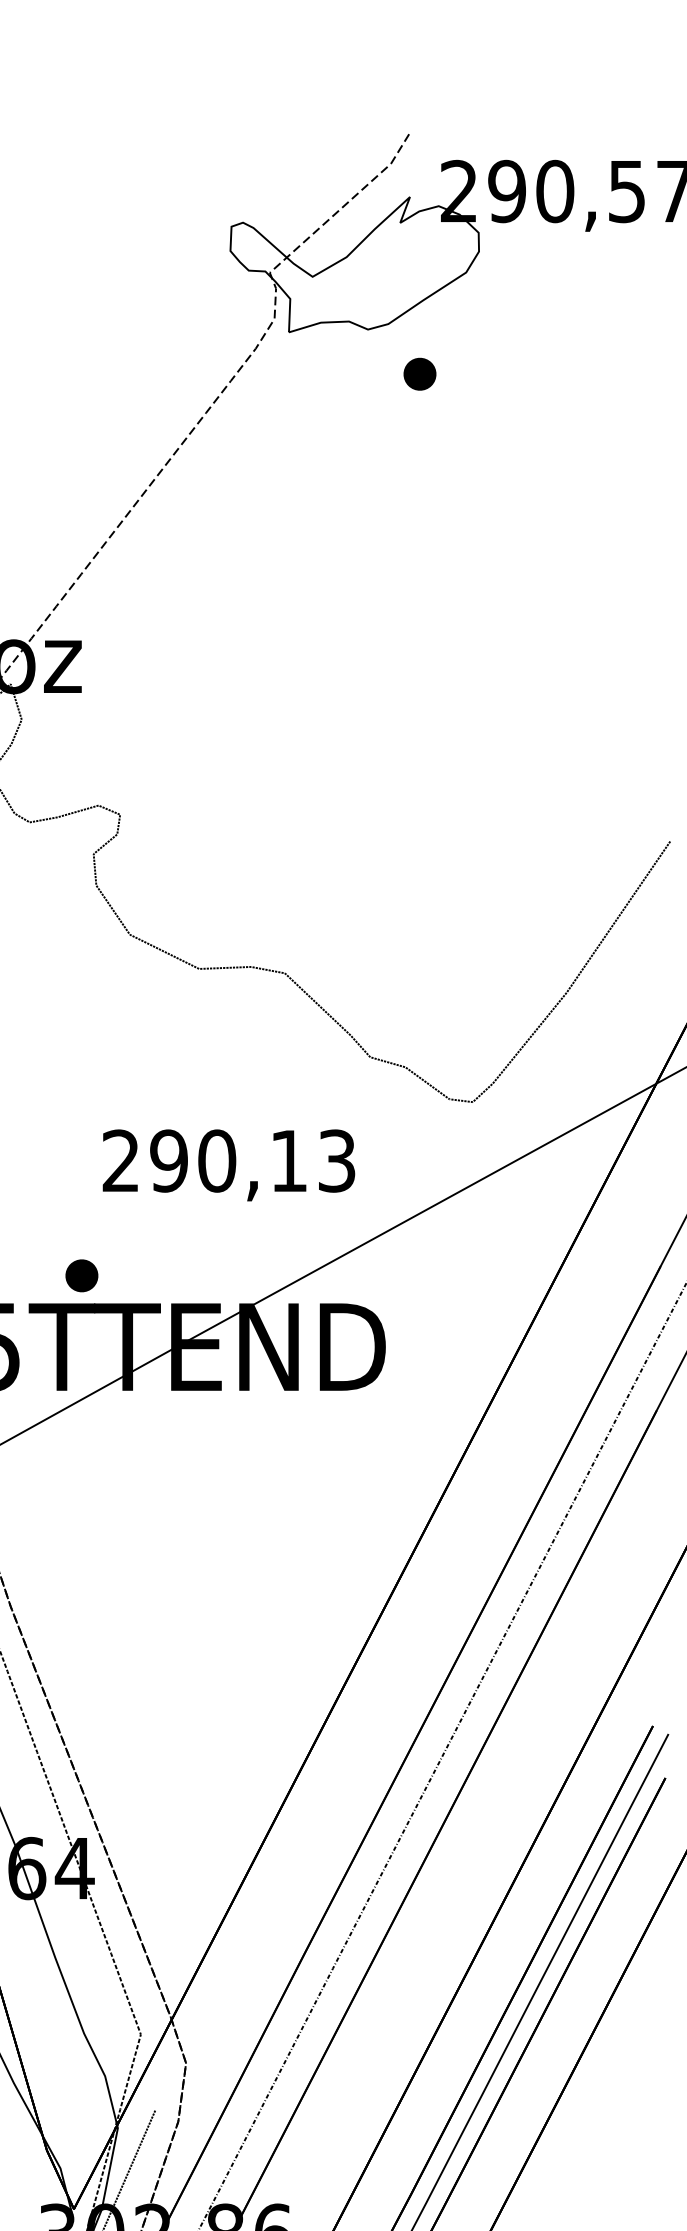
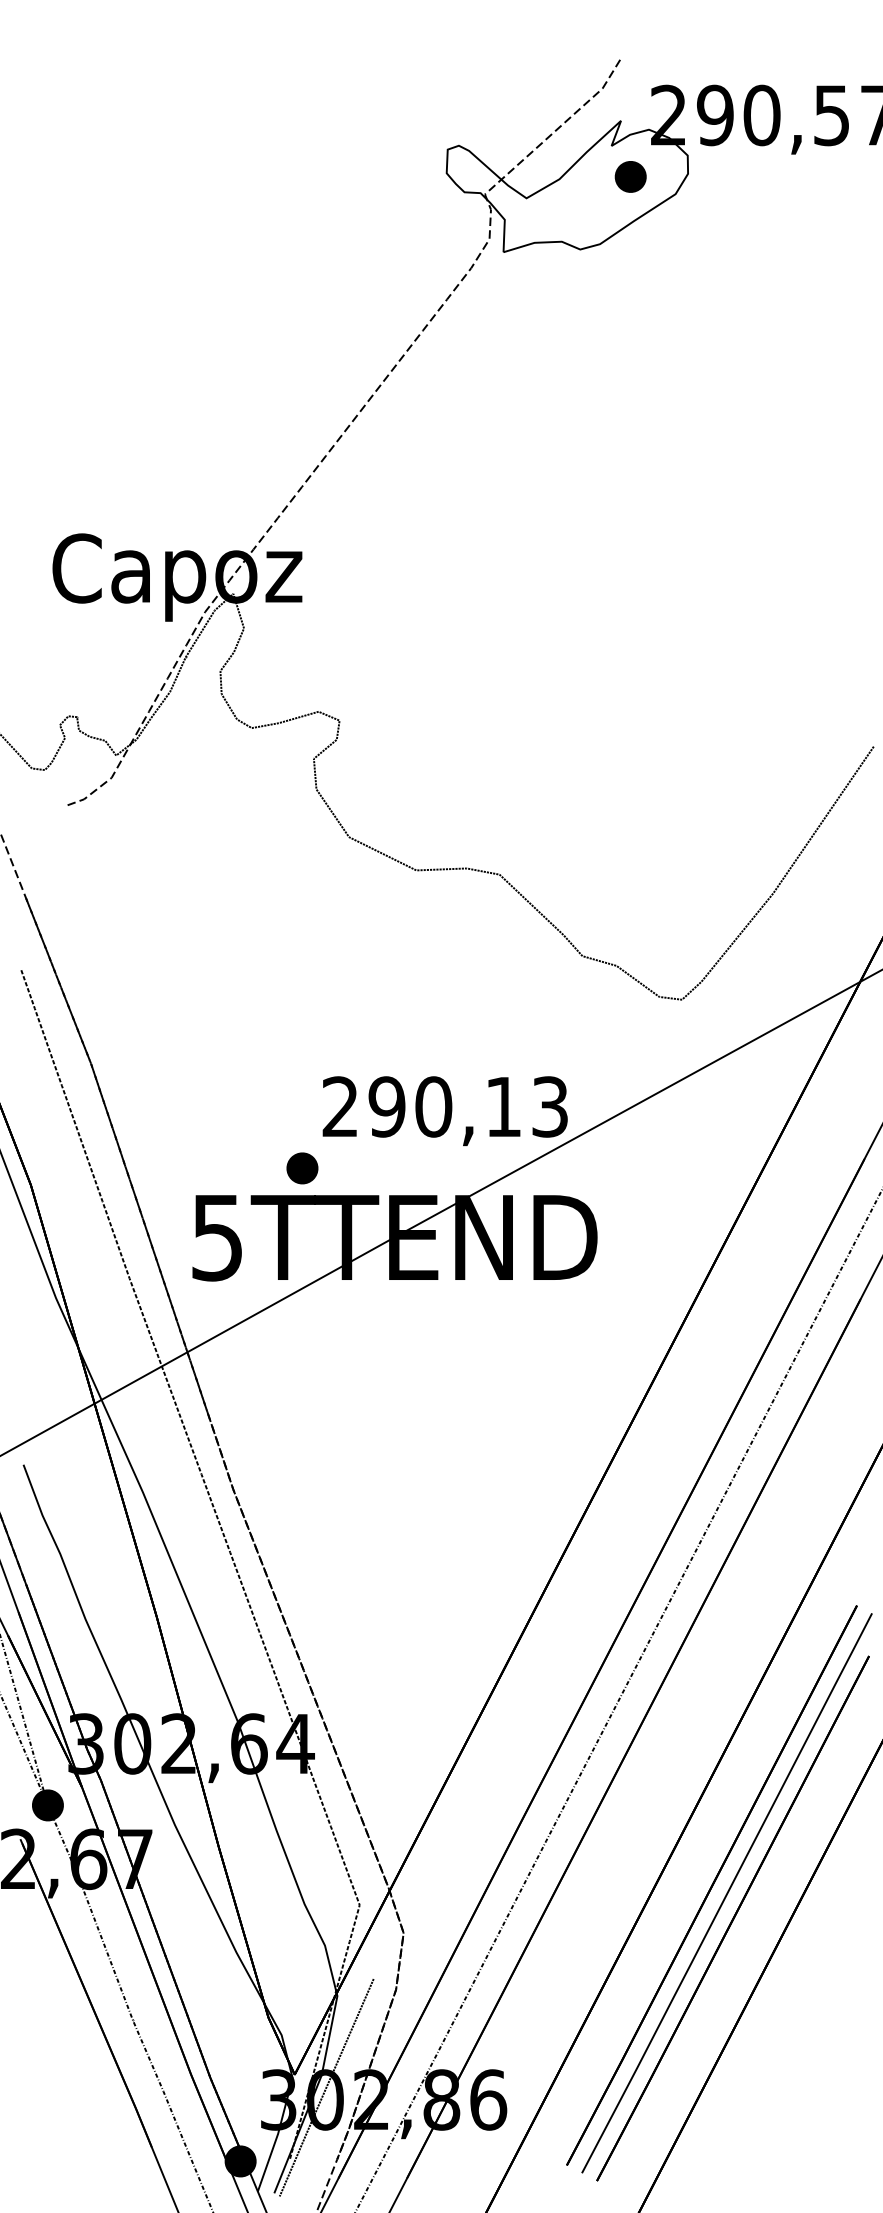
part: (419, 373) -> (630, 176), moved
text: (228, 1165) -> (444, 1111), moved

